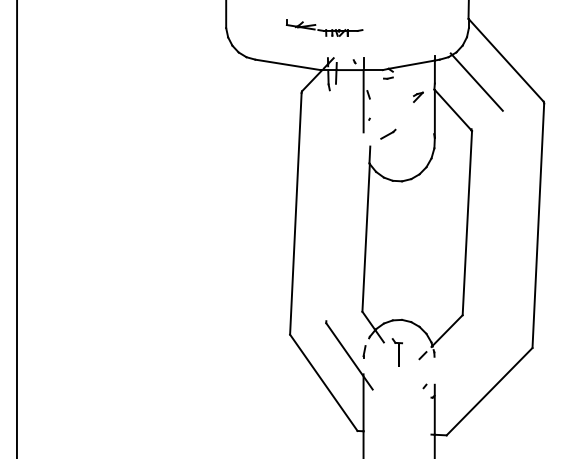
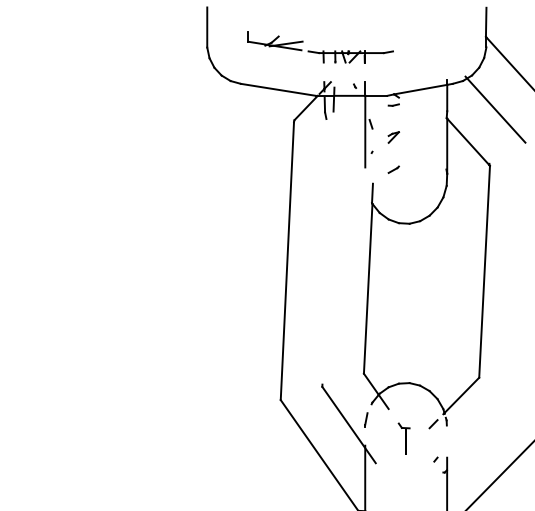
part: (324, 27) -> (320, 46), size x1.67
part: (418, 96) -> (393, 136), moved
part: (388, 134) -> (393, 169), size x0.62
part: (396, 352) -> (403, 438), moved

